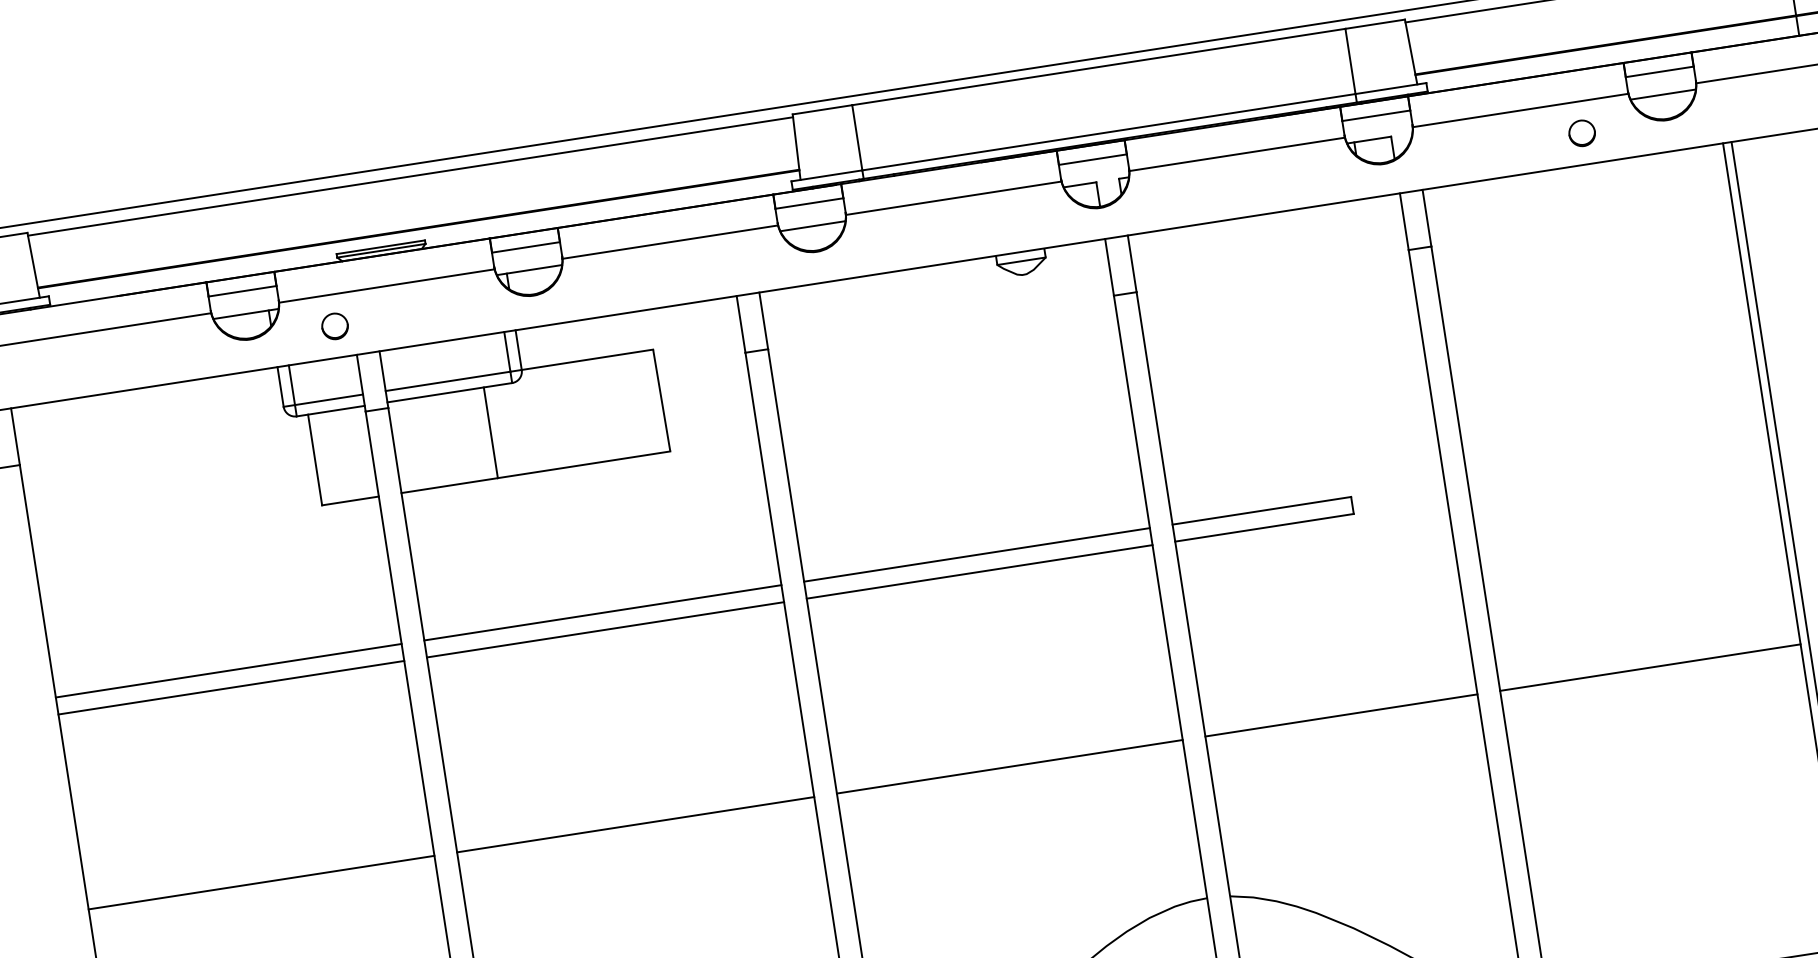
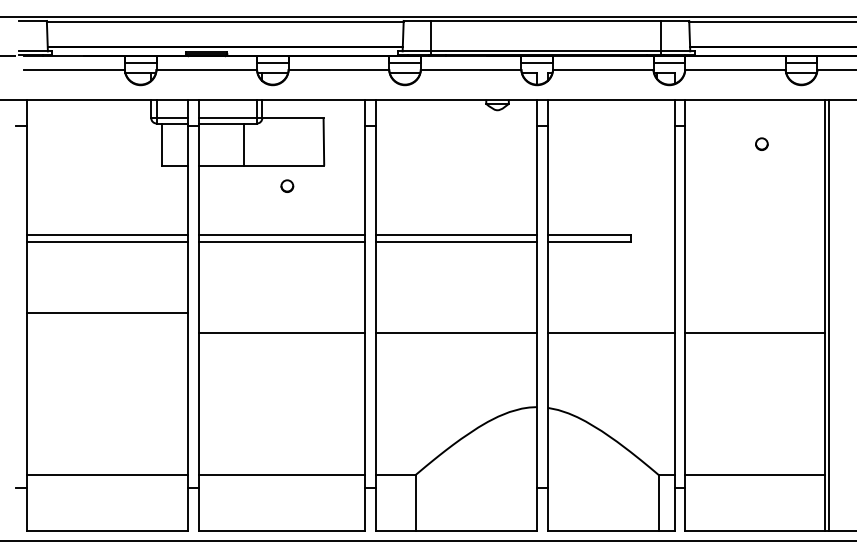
circle: (1581, 131) -> (761, 143), moved
part: (335, 324) -> (287, 185), moved
line: (261, 883) -> (107, 313), moved

